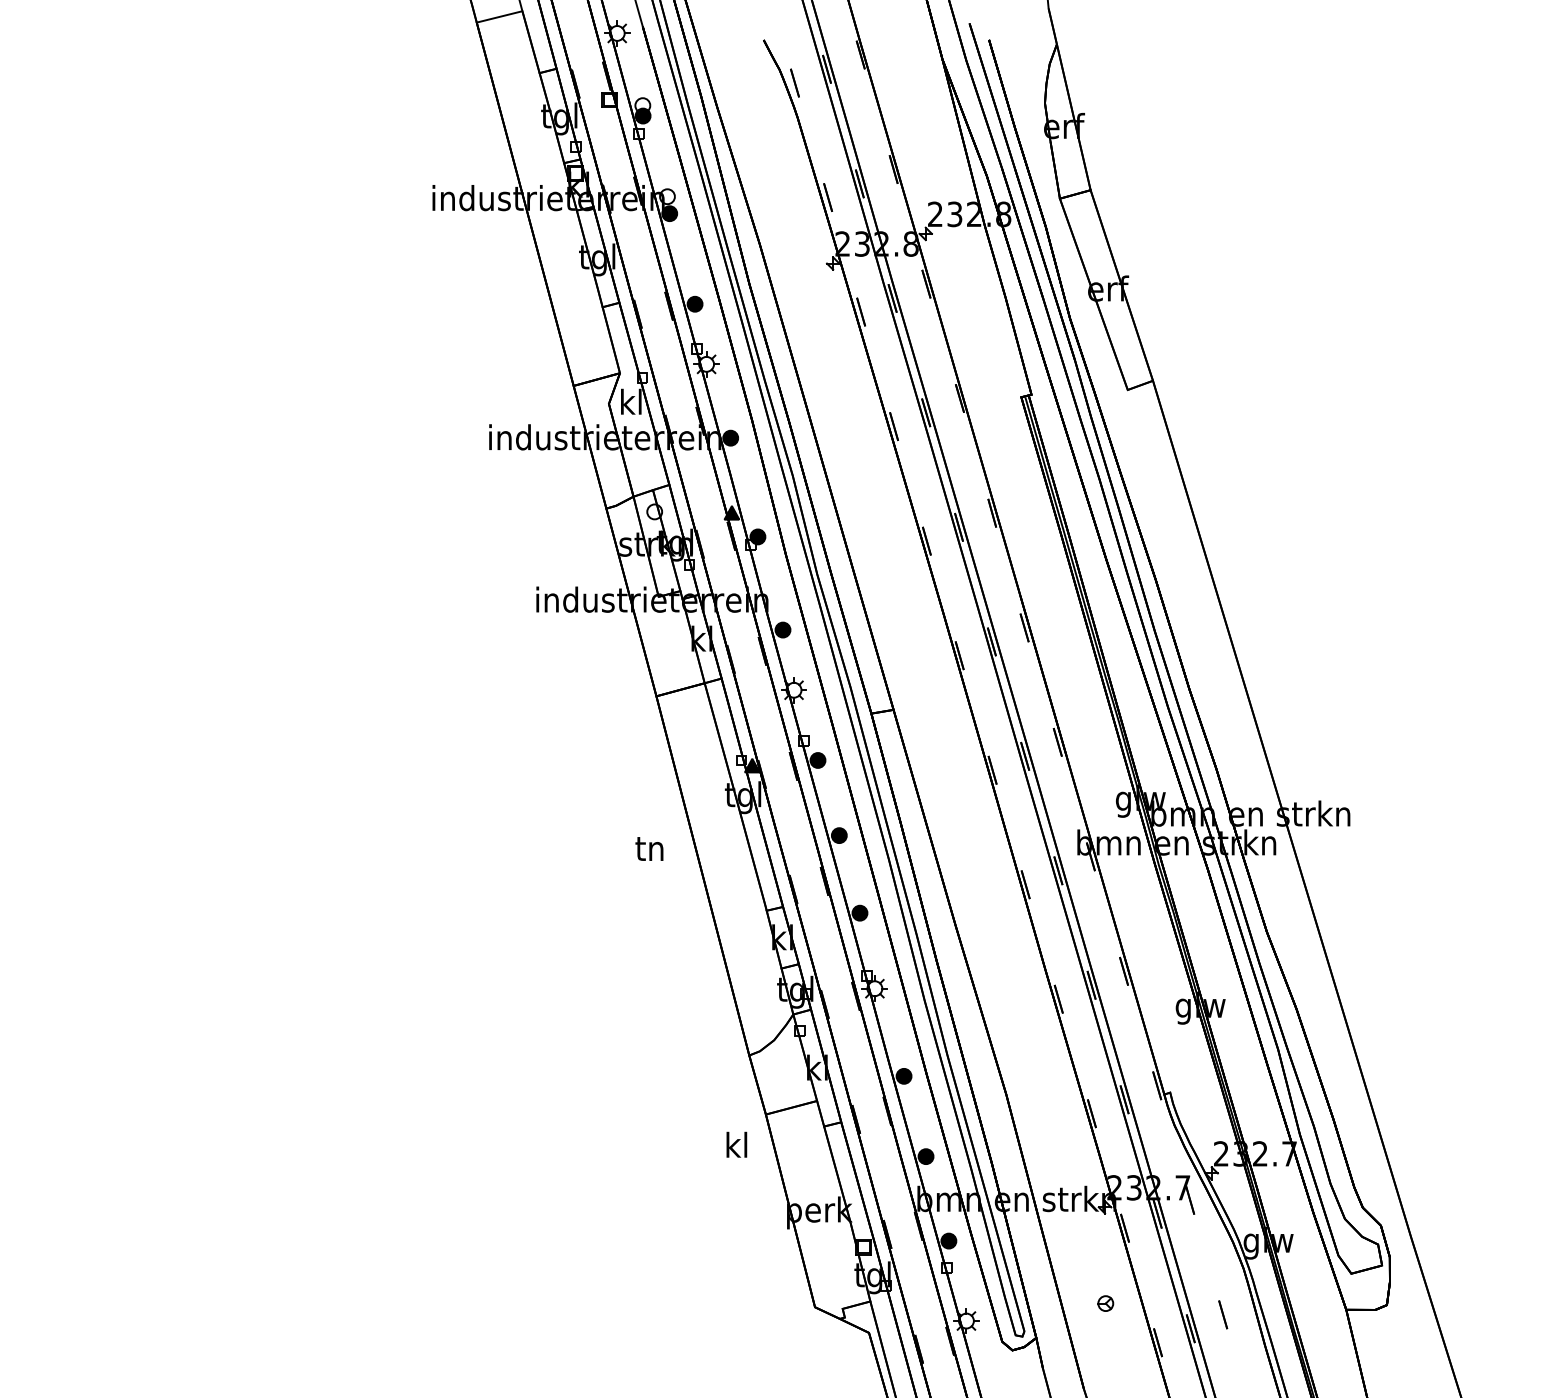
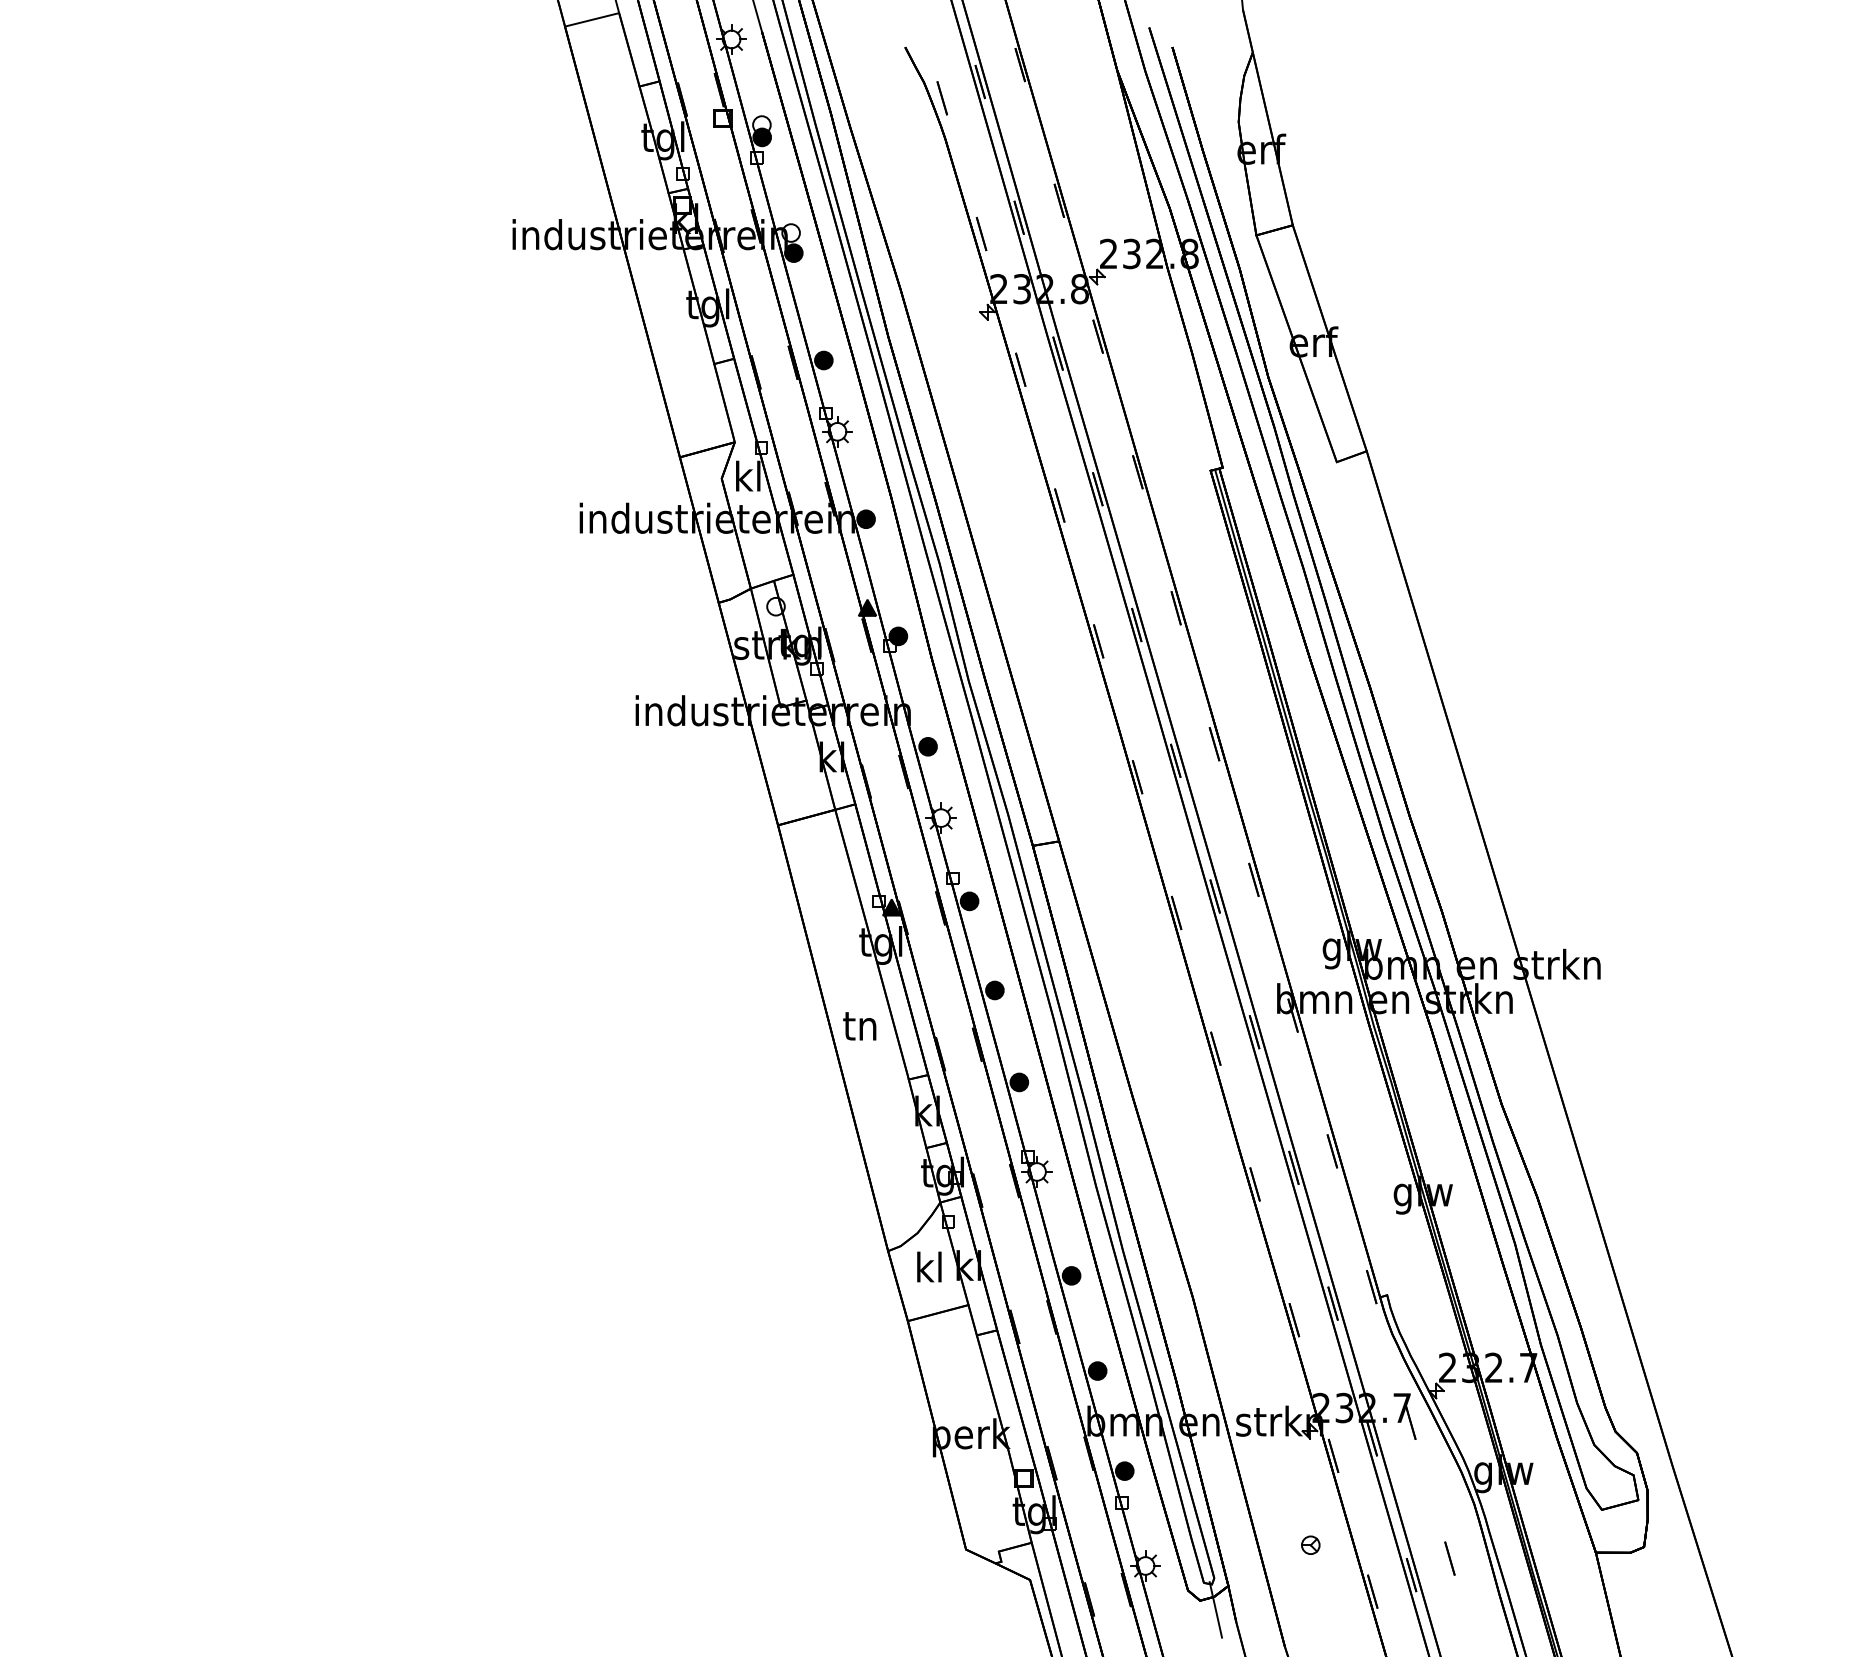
text: (649, 849) -> (859, 1026), moved
text: (736, 1144) -> (929, 1266), moved
line: (1025, 1357) -> (1215, 1609), added

